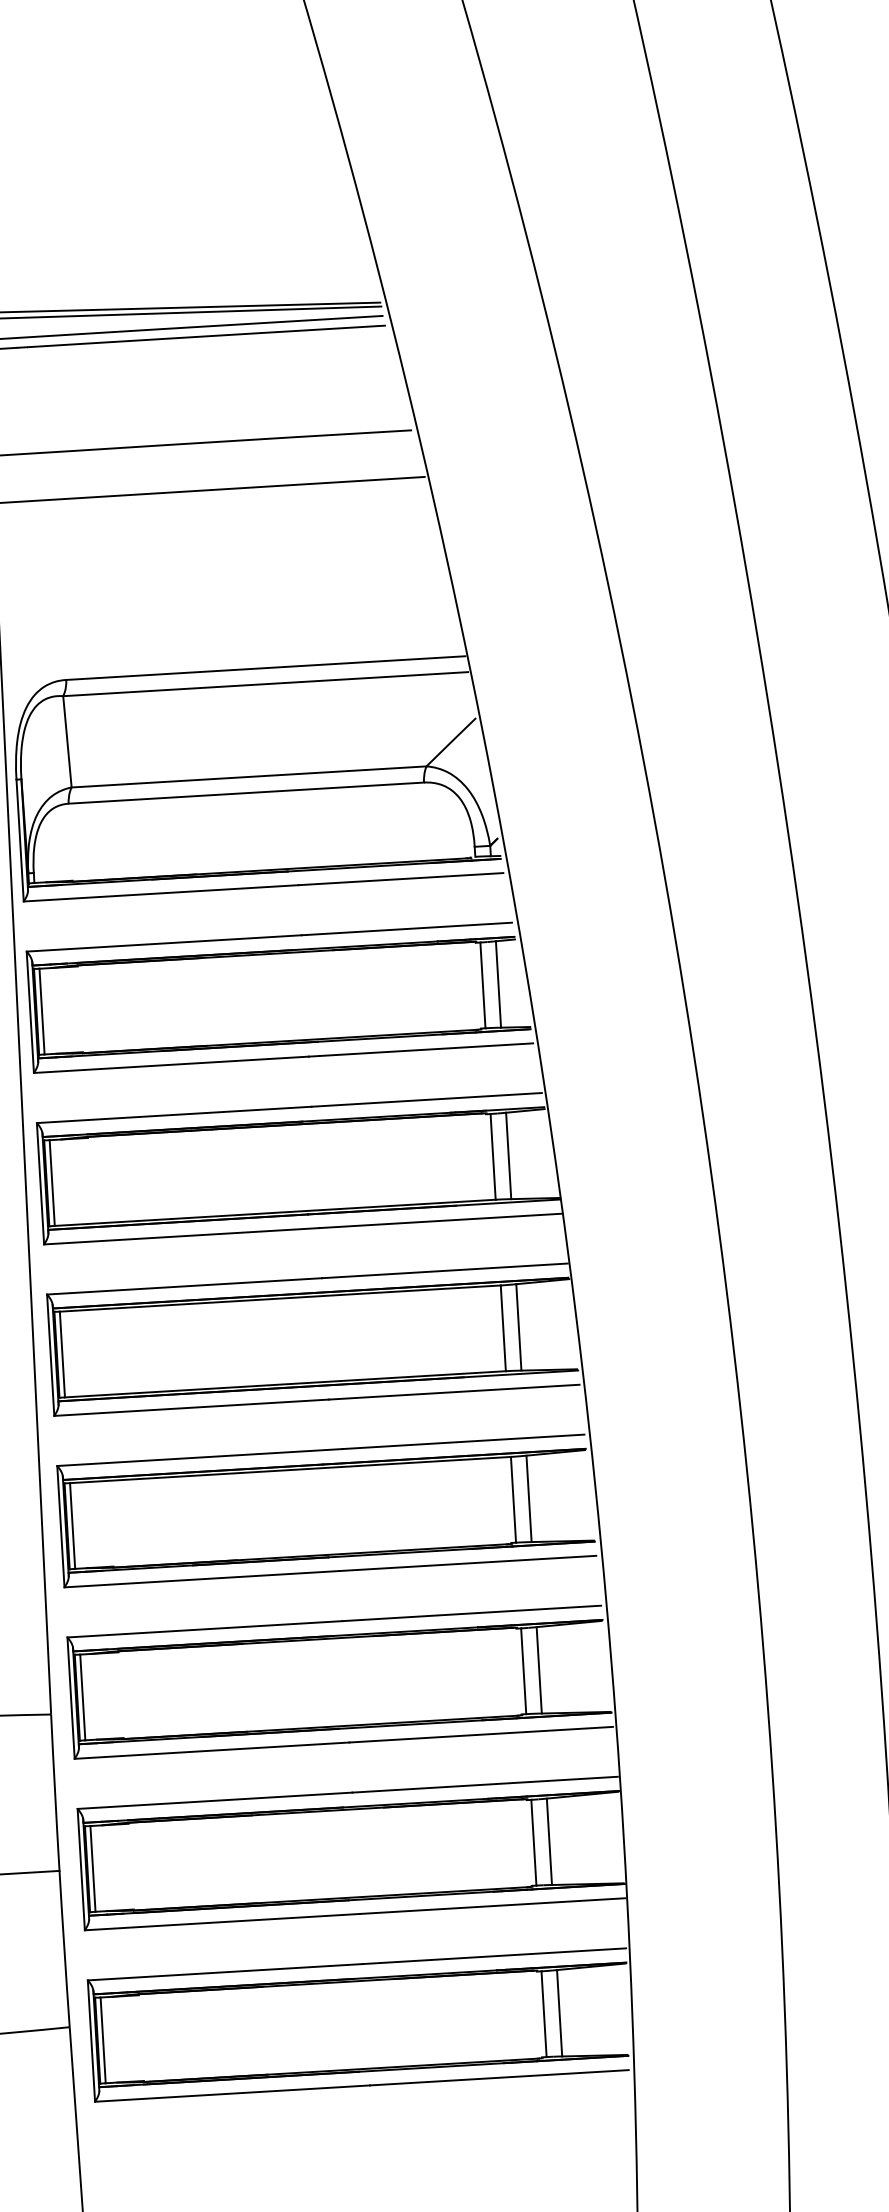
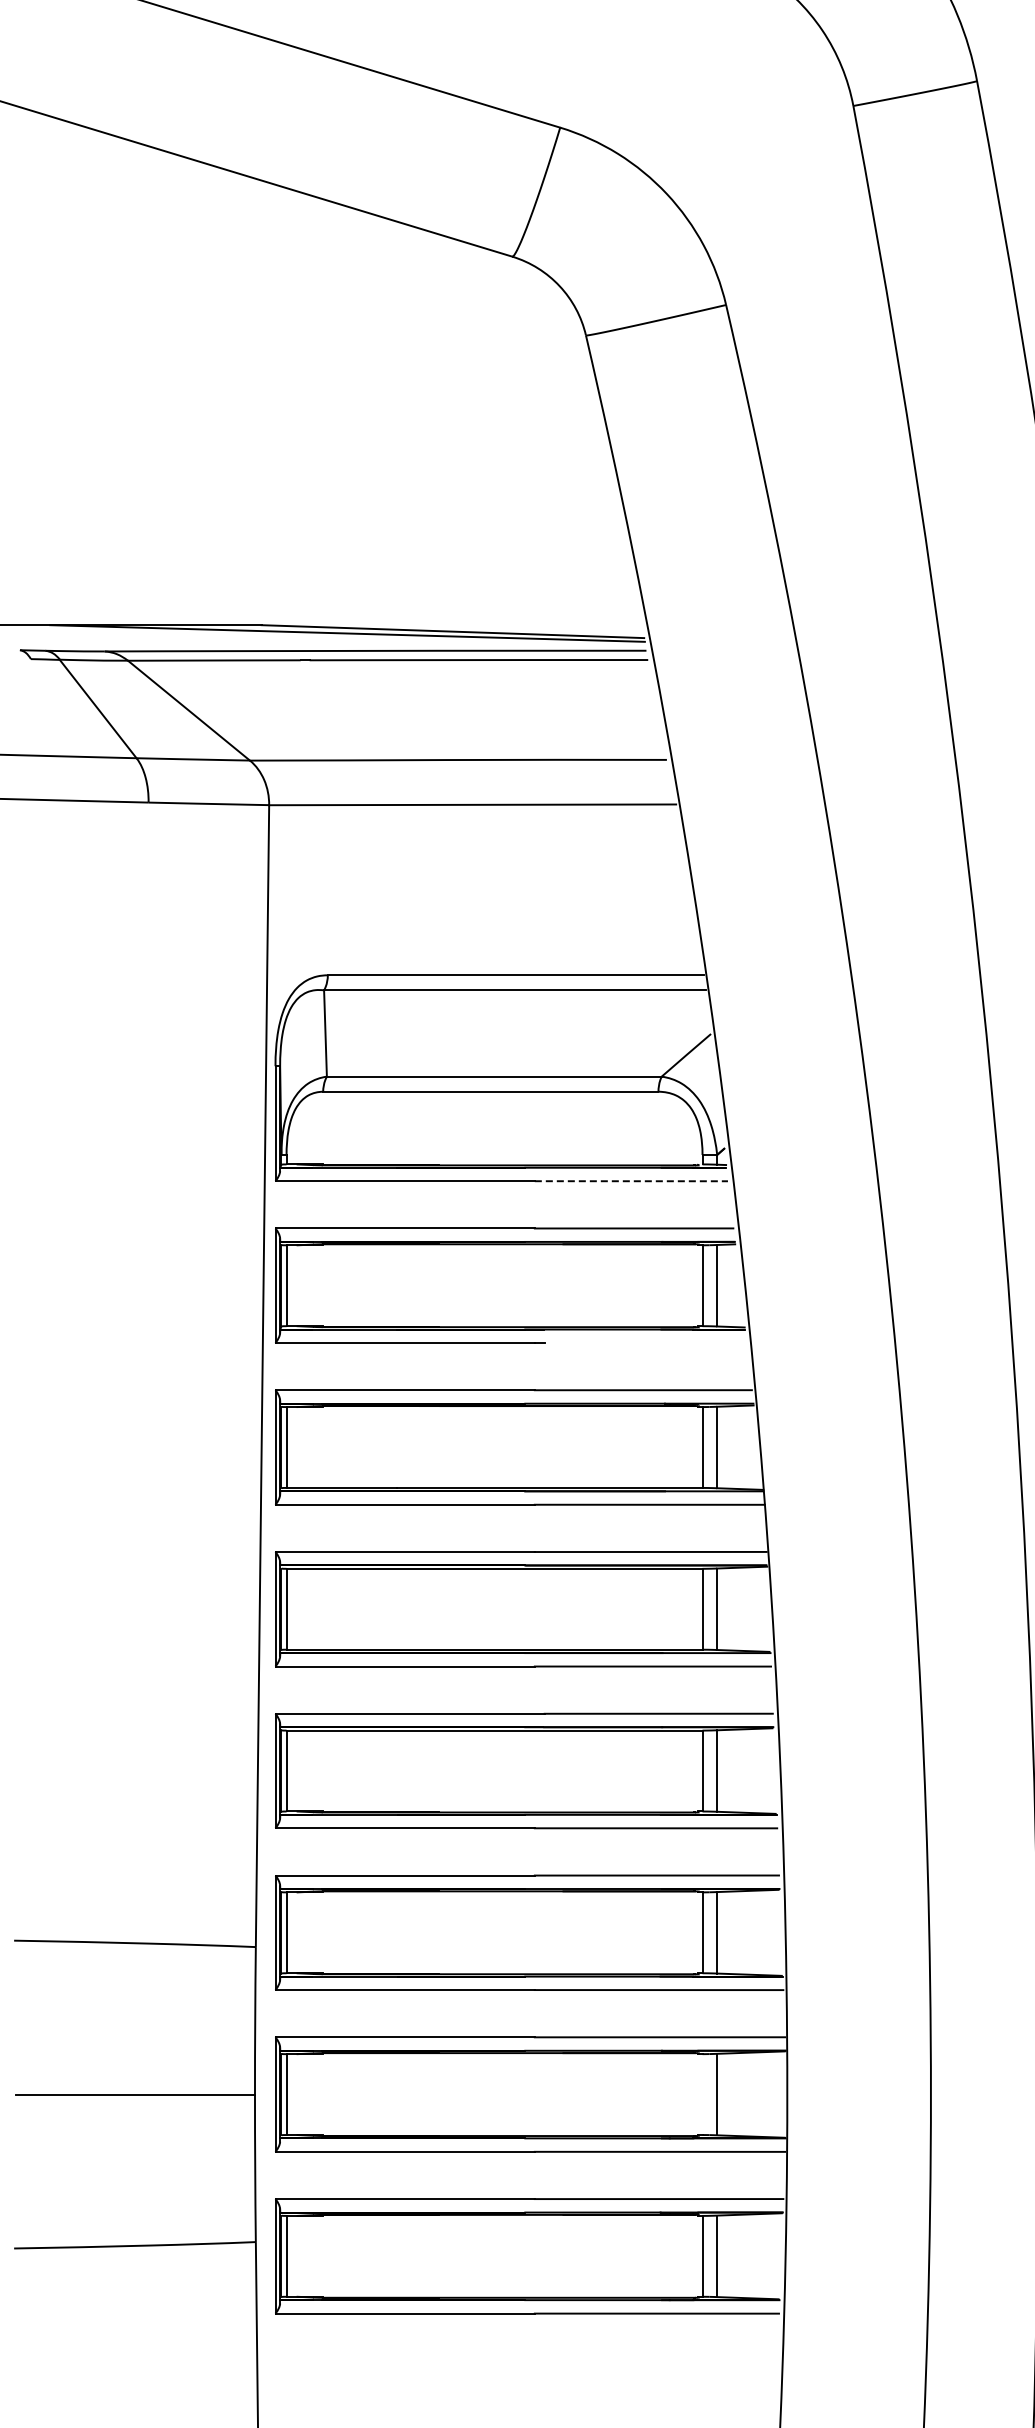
line: (401, 879) -> (631, 1181), solid -> dashed
line: (426, 1049) -> (645, 1342), removed
line: (533, 1842) -> (702, 2094), removed

